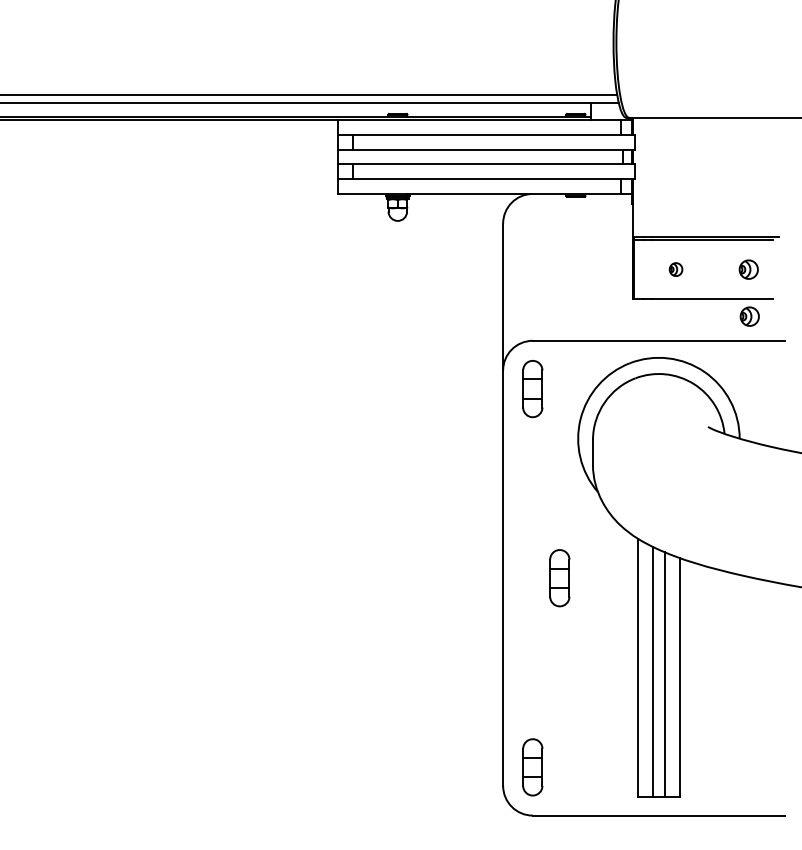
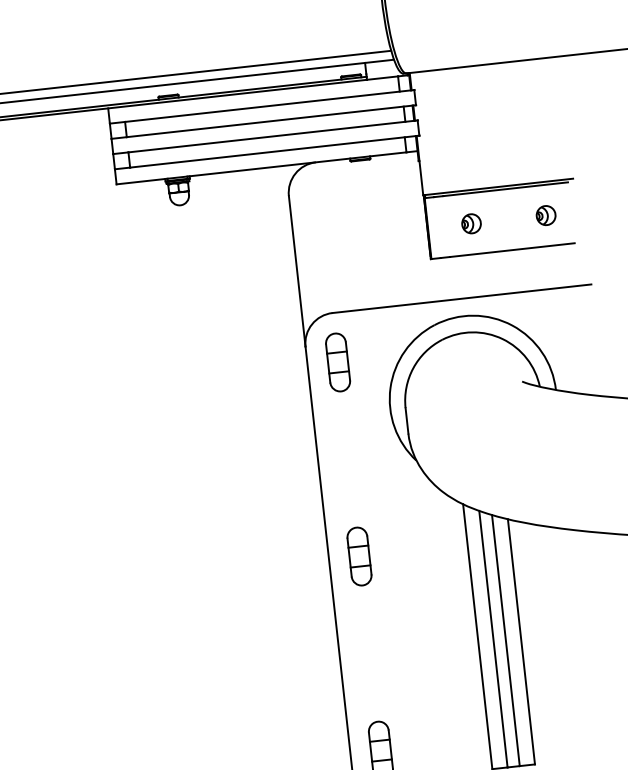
part: (675, 269) -> (470, 223), size x1.43
part: (749, 316) -> (552, 263), removed
part: (559, 578) -> (359, 556), moved

